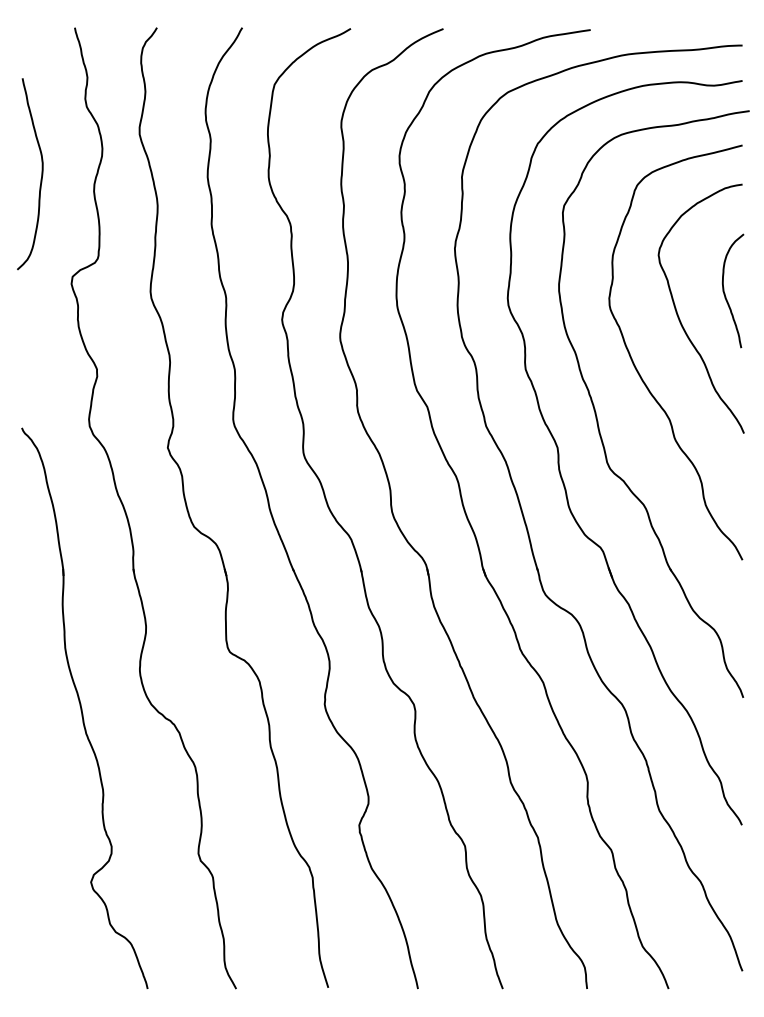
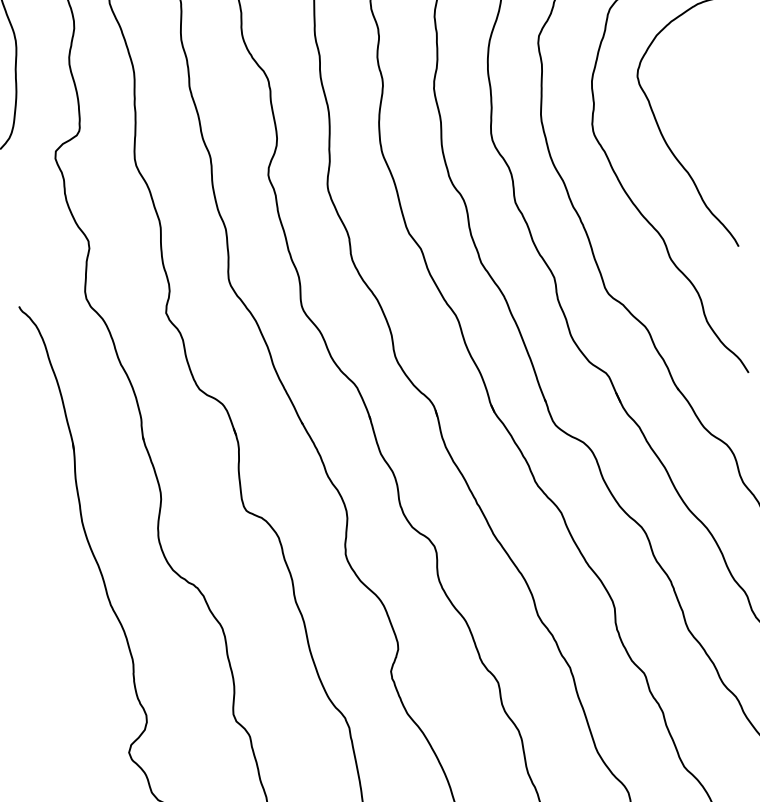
curve: (725, 293) -> (707, 108), removed

